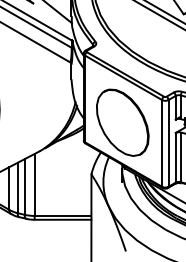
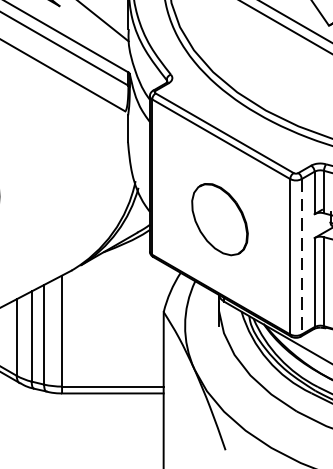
part: (122, 122) -> (219, 219), size x0.6
line: (168, 143) -> (301, 256), solid -> dashed

